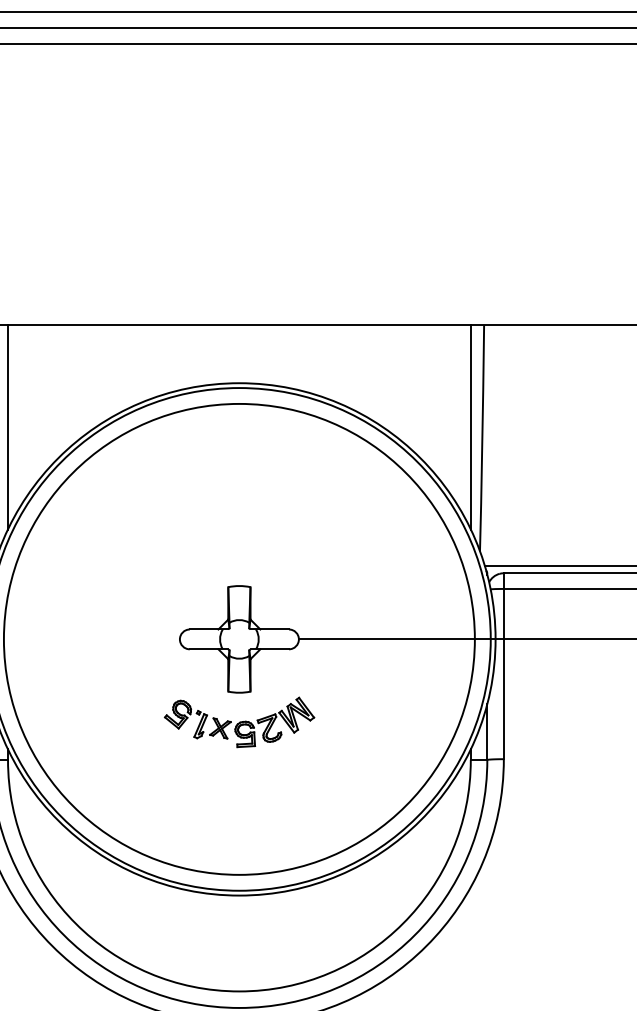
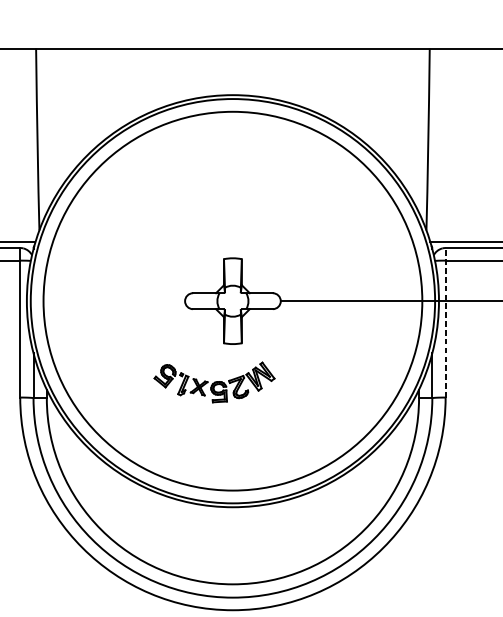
line: (8, 427) -> (47, 130), removed
line: (470, 427) -> (418, 130), removed
line: (503, 666) -> (445, 323), solid -> dashed
part: (239, 722) -> (214, 382), moved

